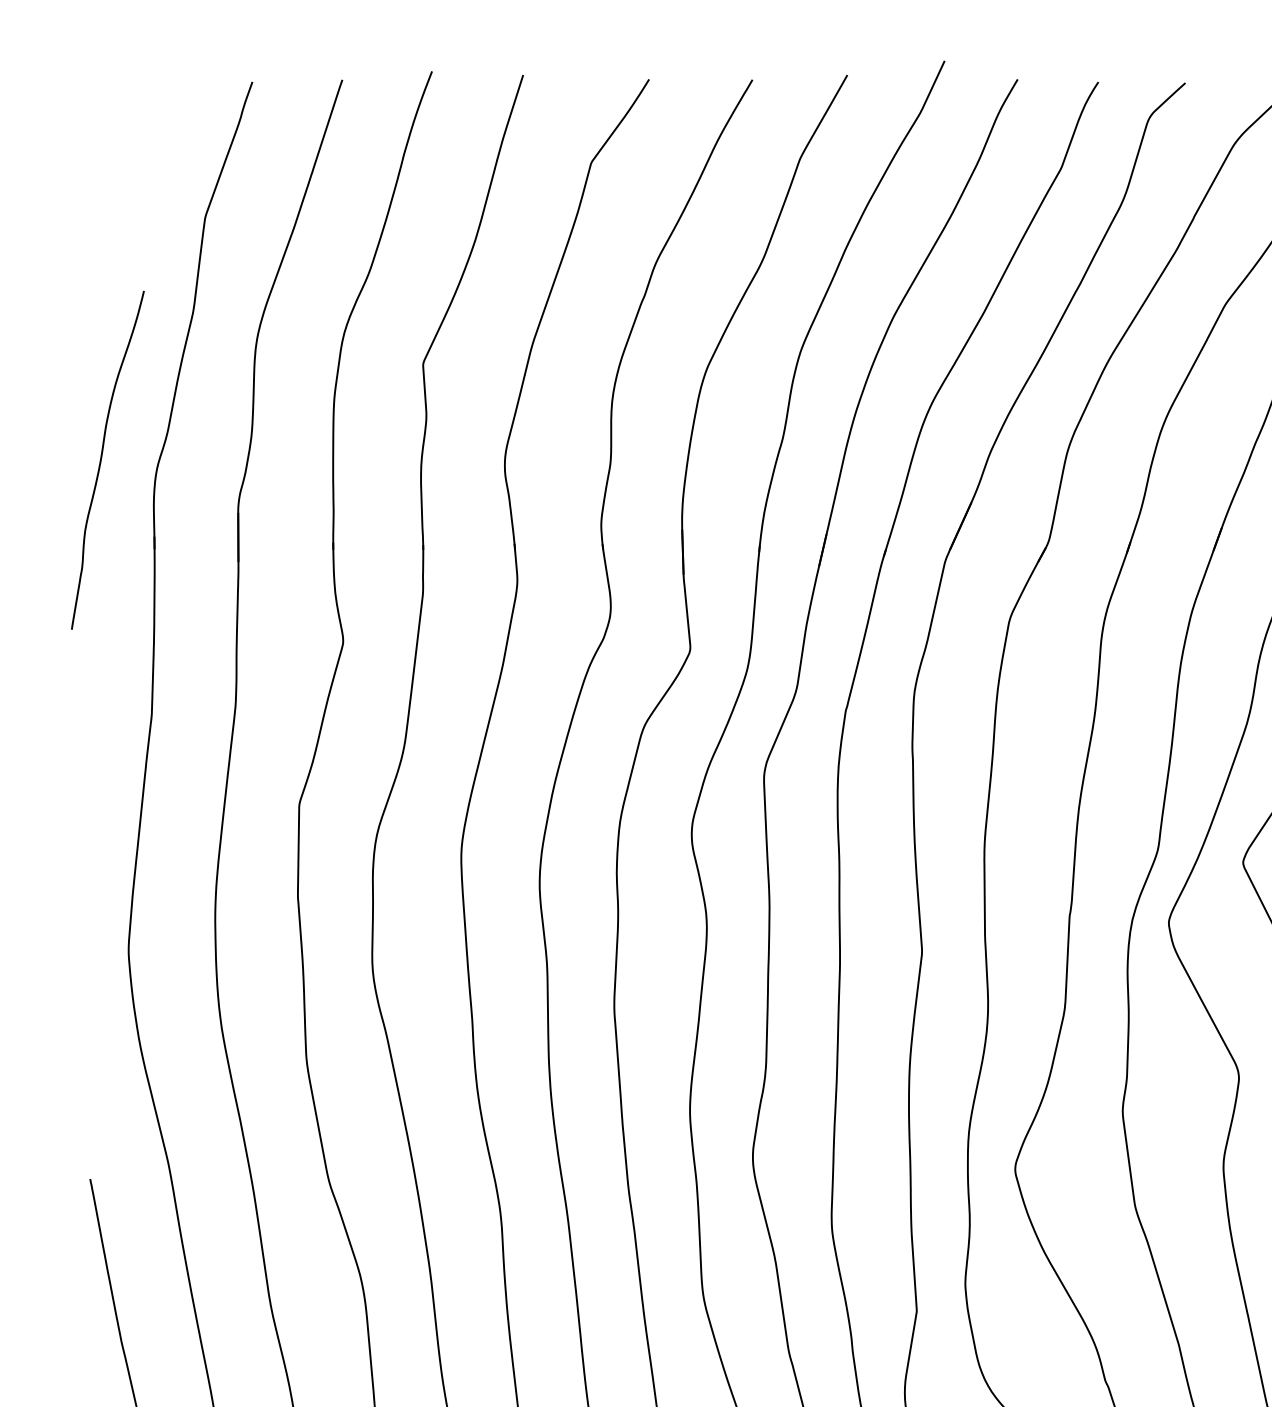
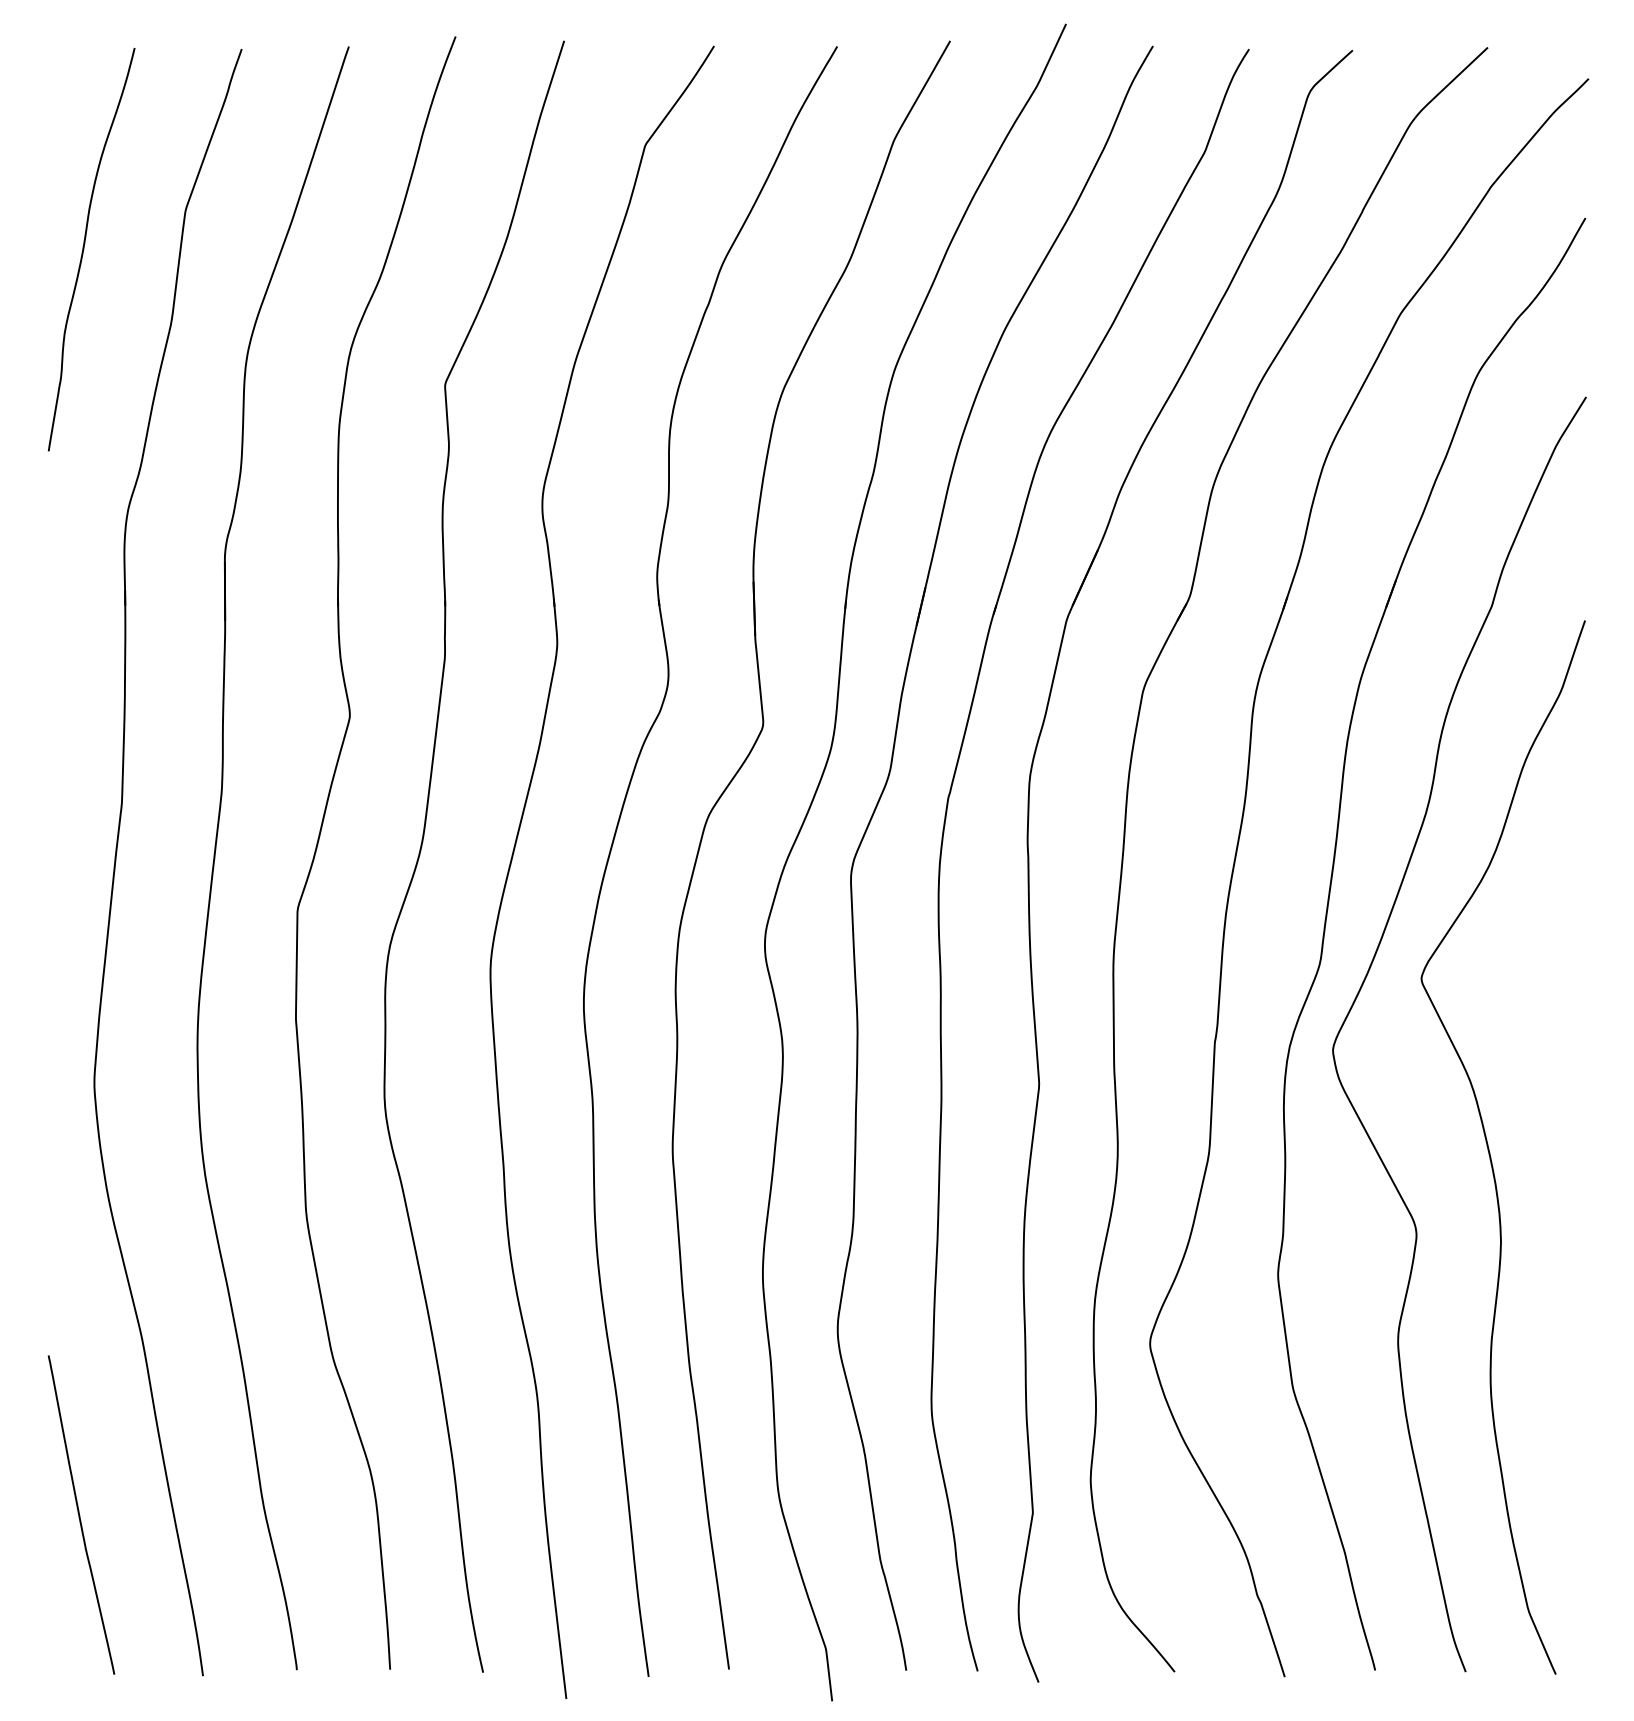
curve: (101, 460) -> (84, 249), moved

